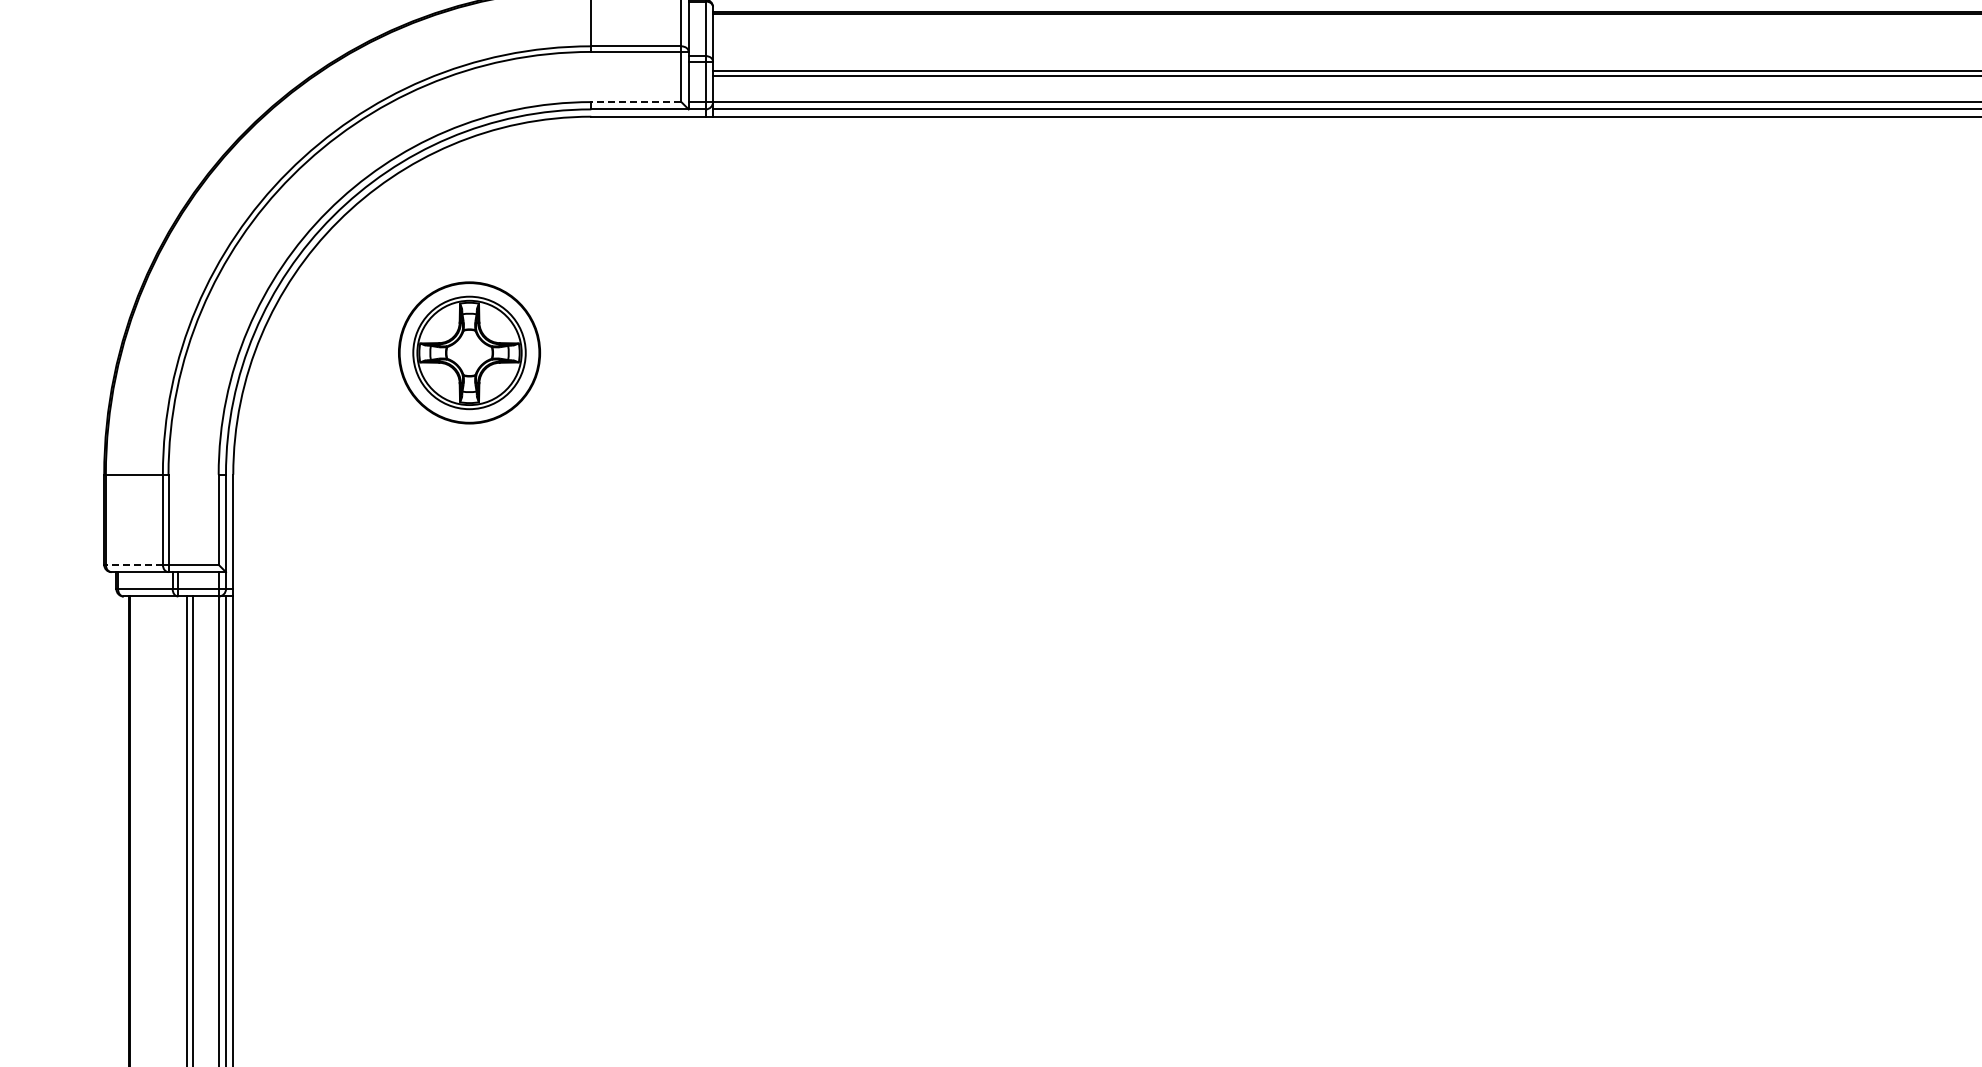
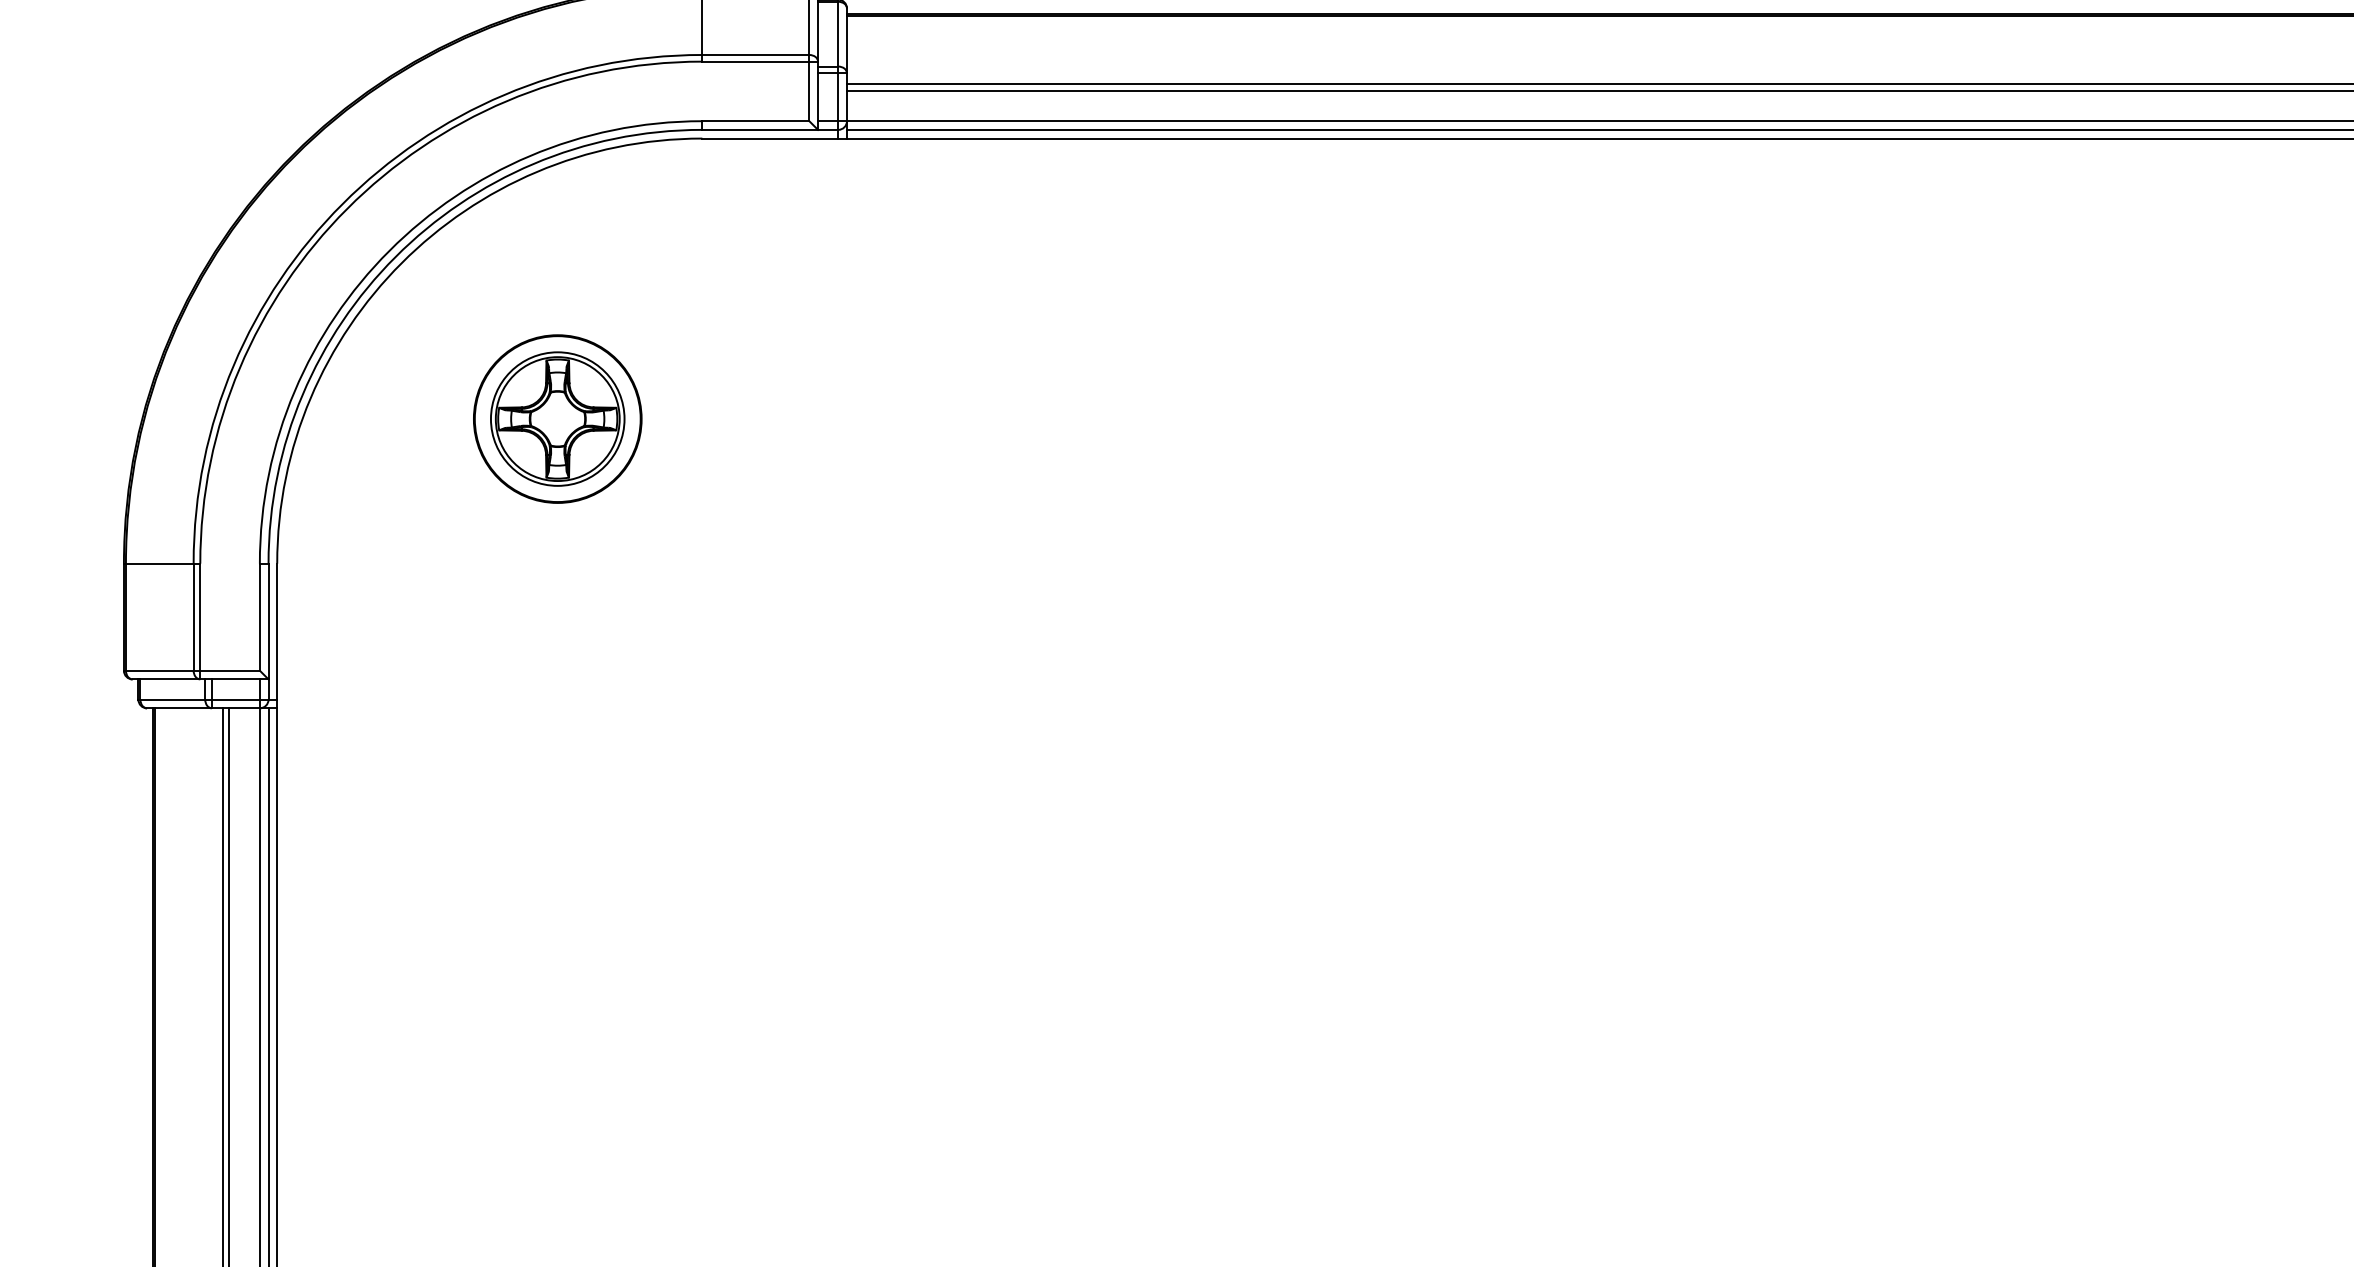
line: (635, 102) -> (754, 121), dashed -> solid
line: (134, 564) -> (159, 670), dashed -> solid

